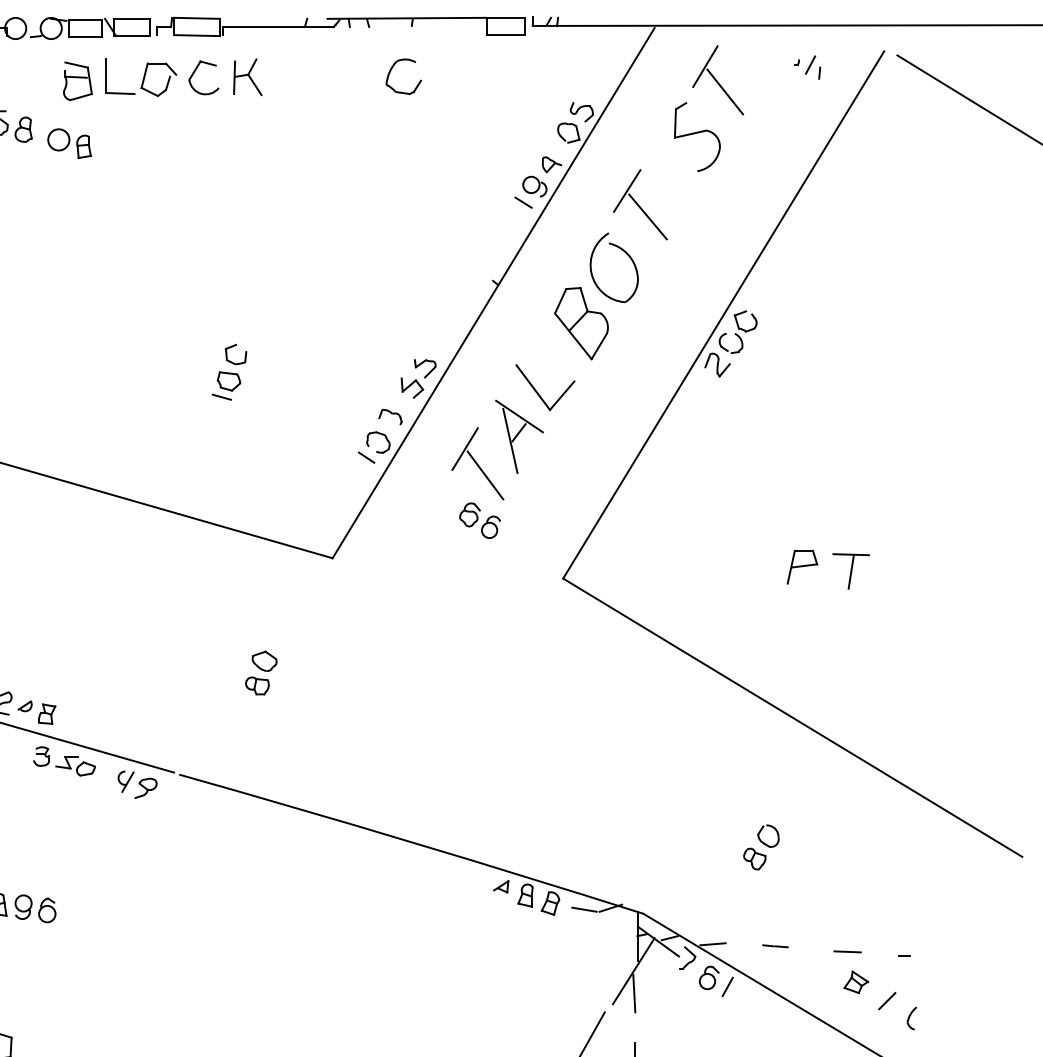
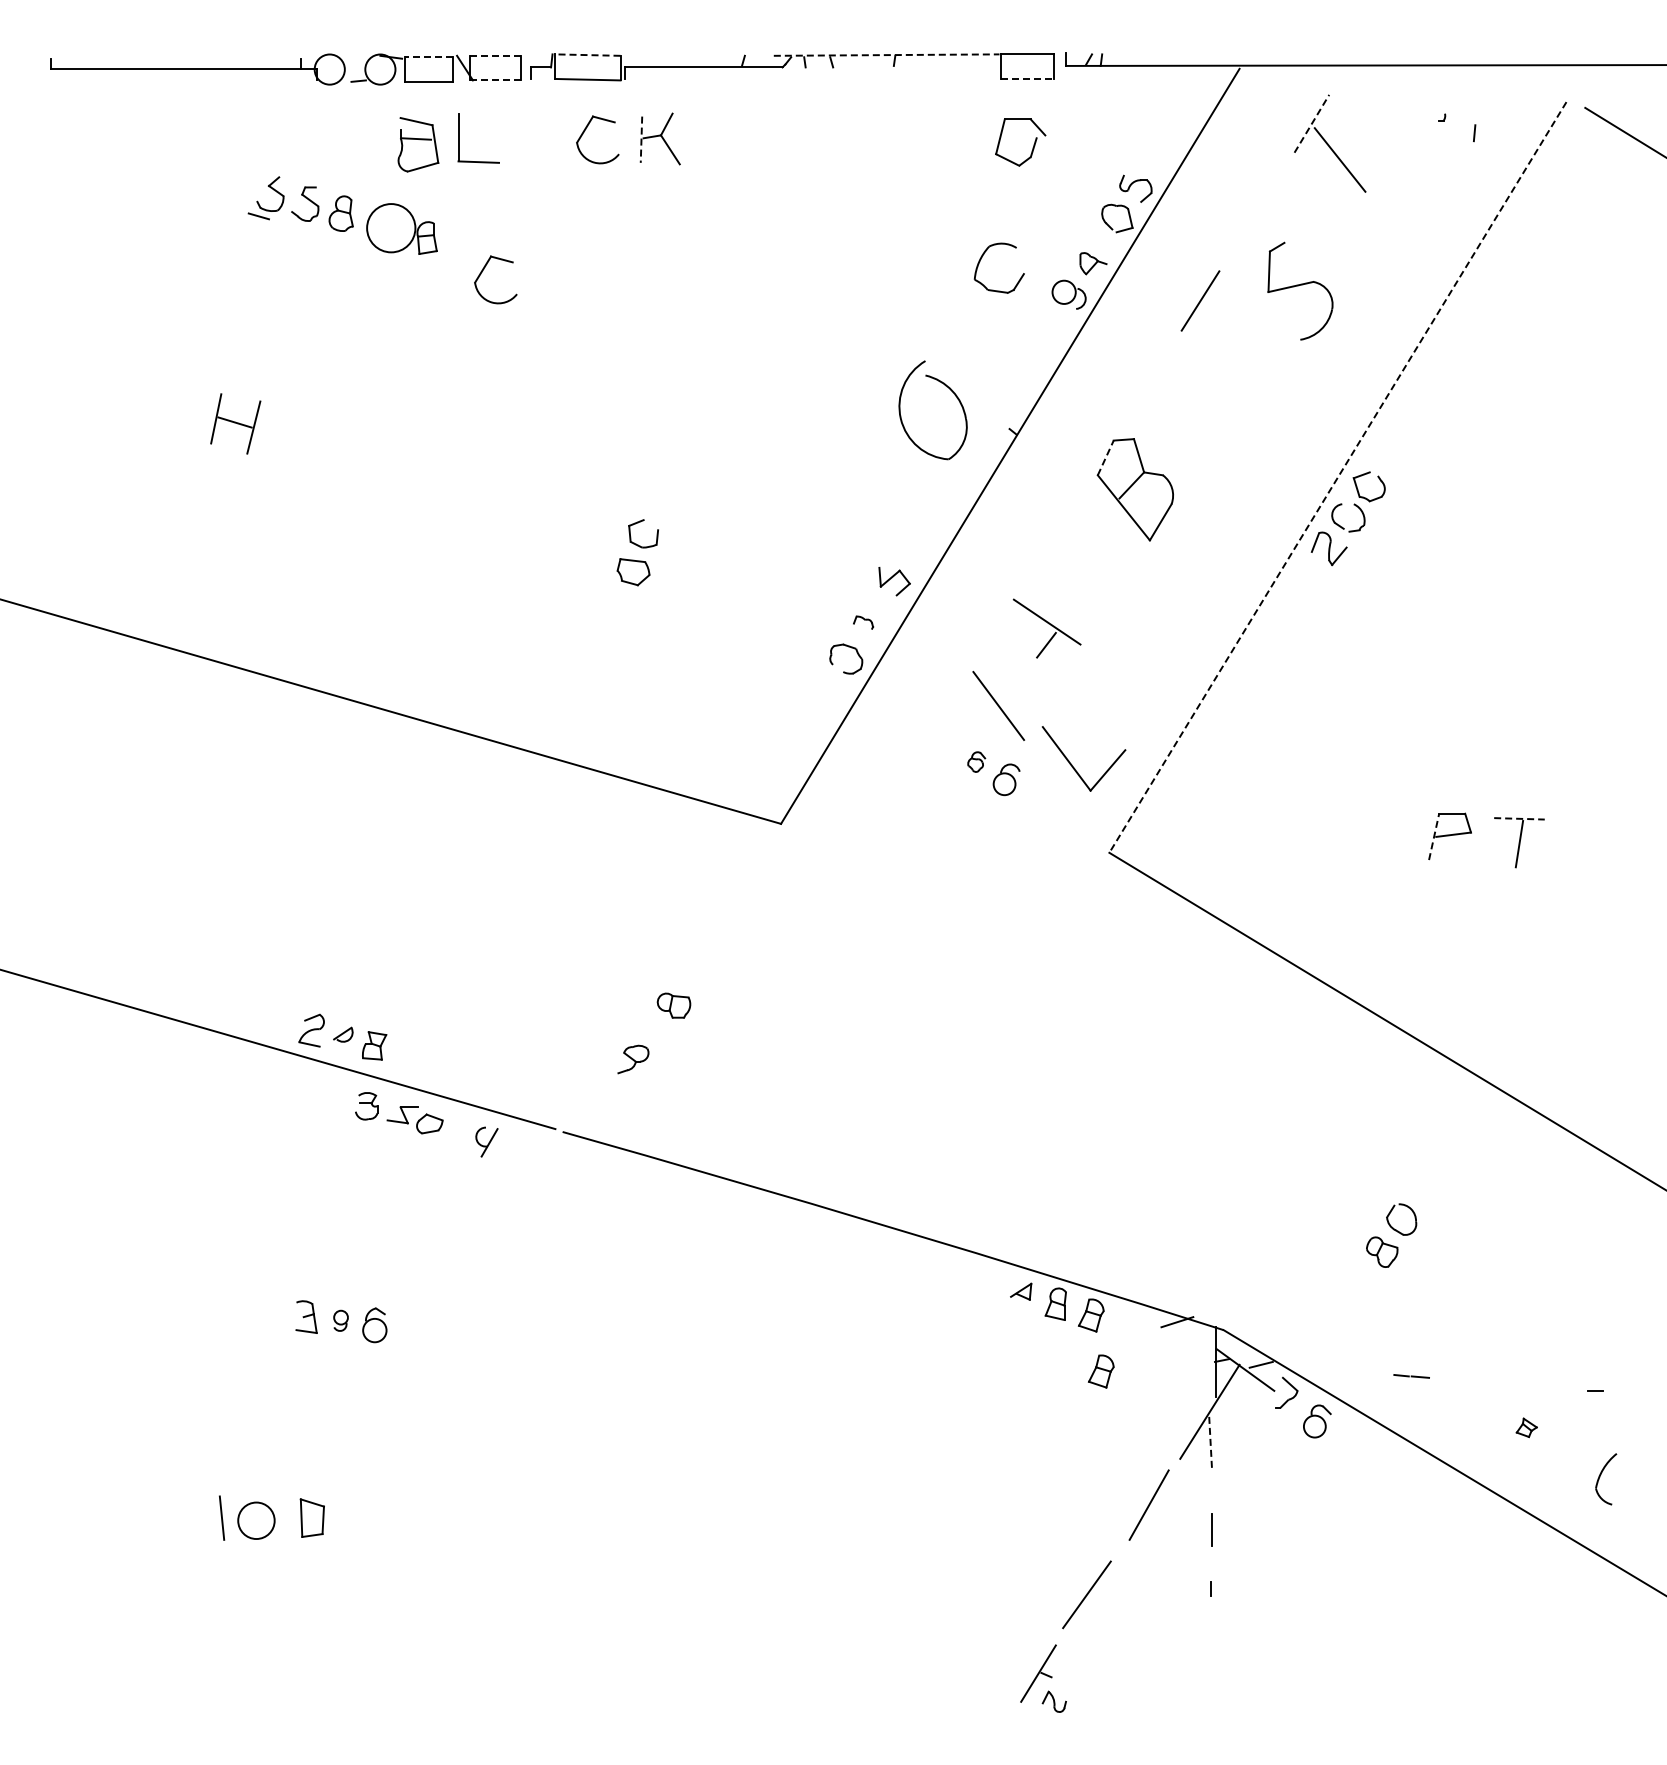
line: (131, 18) -> (494, 55), solid -> dashed
line: (196, 18) -> (587, 55), solid -> dashed
line: (406, 18) -> (886, 55), solid -> dashed
line: (85, 20) -> (428, 57), solid -> dashed
line: (505, 34) -> (1027, 78), solid -> dashed
line: (132, 36) -> (495, 80), solid -> dashed
line: (810, 64) -> (1461, 121), removed
line: (705, 66) -> (1311, 123), solid -> dashed
part: (391, 70) -> (981, 259), moved
line: (234, 78) -> (641, 140), solid -> dashed
part: (167, 83) -> (1032, 147), moved
part: (697, 136) -> (1300, 290), moved
circle: (59, 140) -> (391, 228), size x1.6
part: (122, 171) -> (482, 272), added
line: (523, 202) -> (1052, 317), removed
line: (647, 216) -> (1229, 337), removed
part: (629, 257) -> (954, 395), moved
line: (560, 300) -> (1105, 457), solid -> dashed
line: (723, 314) -> (1337, 477), solid -> dashed
part: (422, 363) -> (909, 546), removed
part: (537, 391) -> (1072, 764), moved
line: (221, 397) -> (623, 594), removed
part: (390, 416) -> (863, 622), size x0.6
line: (510, 440) -> (1034, 656), removed
line: (464, 449) -> (969, 668), removed
line: (366, 457) -> (829, 680), removed
part: (469, 514) -> (976, 761), size x0.6
line: (851, 554) -> (1519, 818), solid -> dashed
line: (791, 567) -> (1434, 836), solid -> dashed
part: (264, 661) -> (684, 970), removed
part: (146, 788) -> (633, 1059), moved
part: (23, 907) -> (340, 1320), size x0.6
line: (584, 909) -> (1139, 1324), removed
part: (557, 942) -> (1101, 1371), added
line: (712, 944) -> (1322, 1373), removed
line: (847, 951) -> (1514, 1384), removed
part: (856, 982) -> (1526, 1427), size x0.6
line: (727, 987) -> (1343, 1434), removed
line: (634, 993) -> (1210, 1443), solid -> dashed
line: (887, 1001) -> (1570, 1454), removed
part: (911, 1017) -> (1605, 1478), size x1.6

